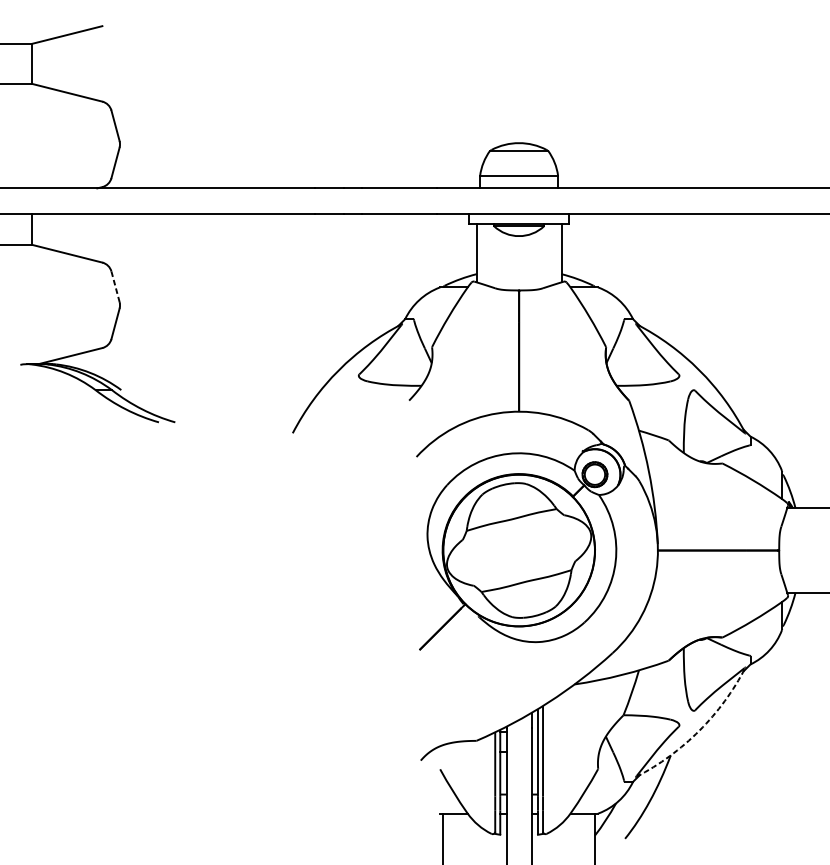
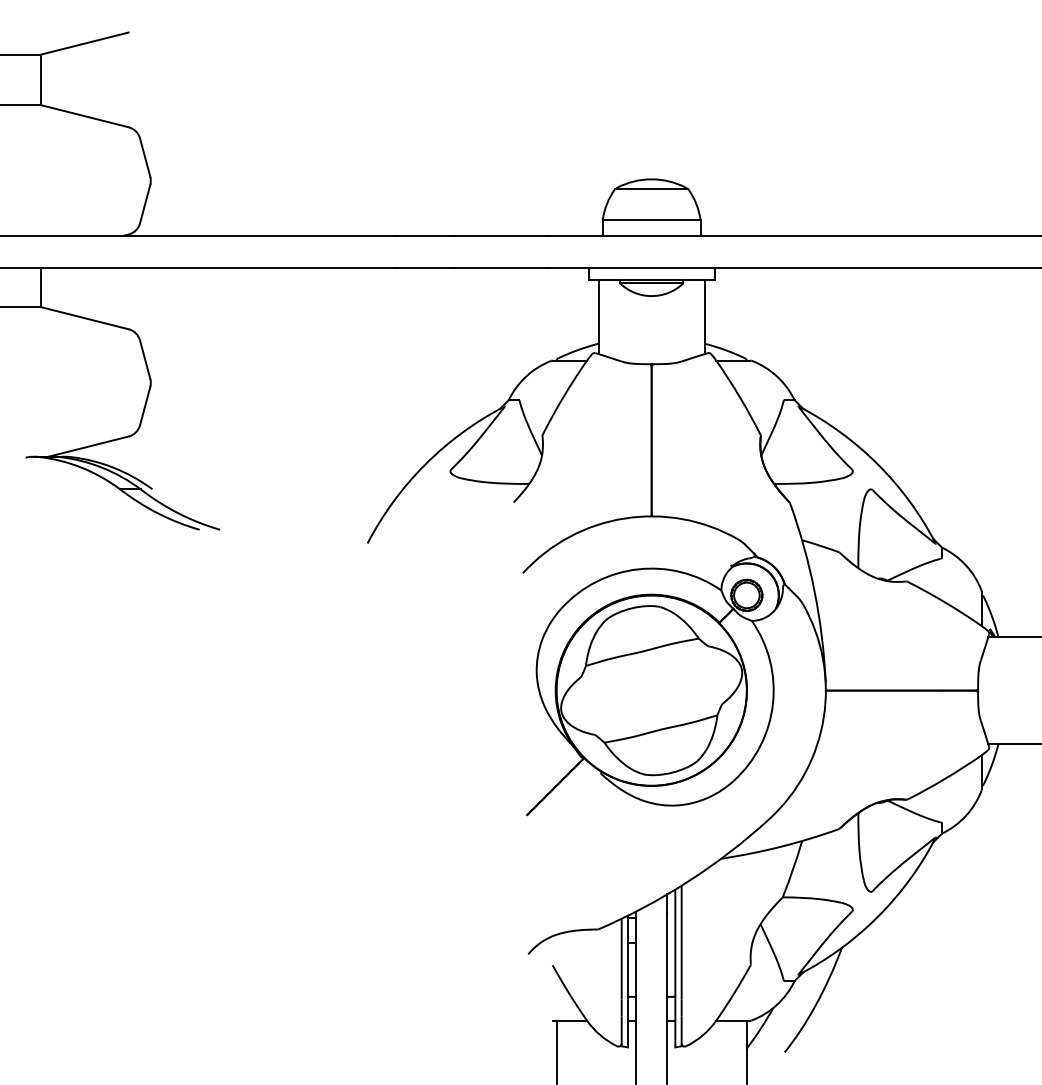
line: (115, 286) -> (145, 359), dashed -> solid
arc: (699, 730) -> (877, 916), dashed -> solid

